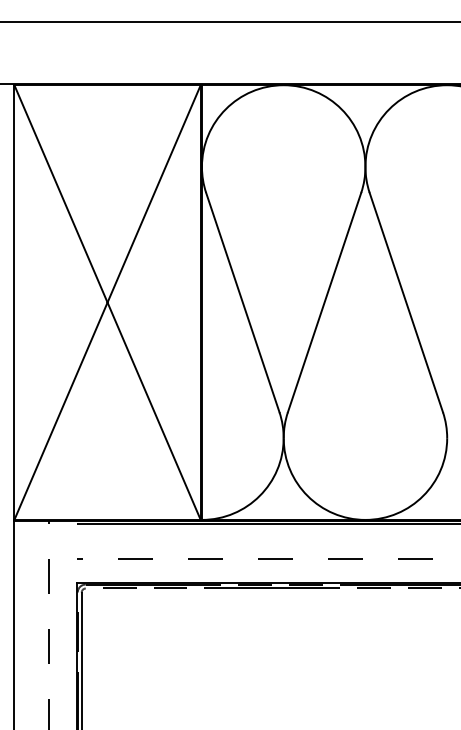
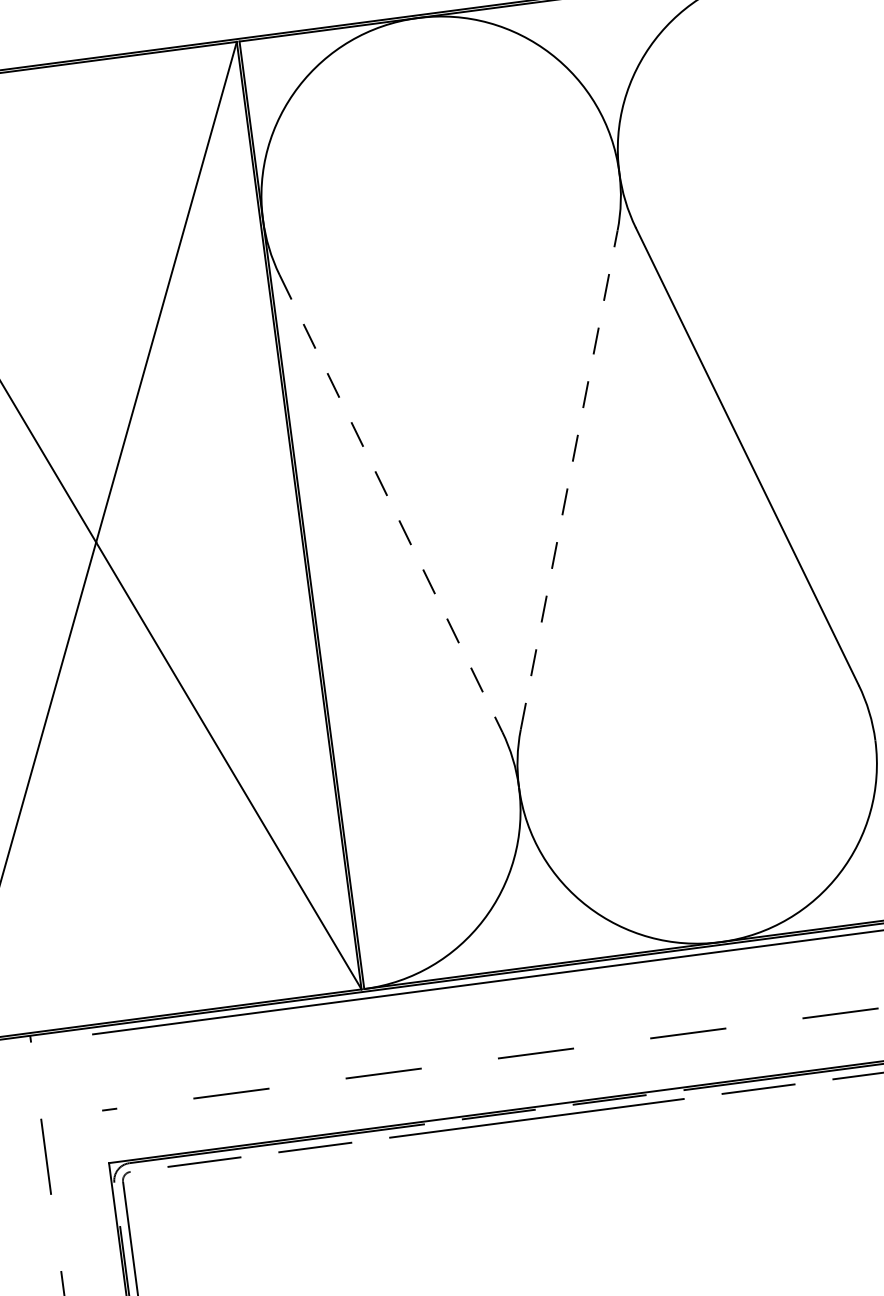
line: (242, 302) -> (390, 503), solid -> dashed
line: (324, 302) -> (568, 479), solid -> dashed

